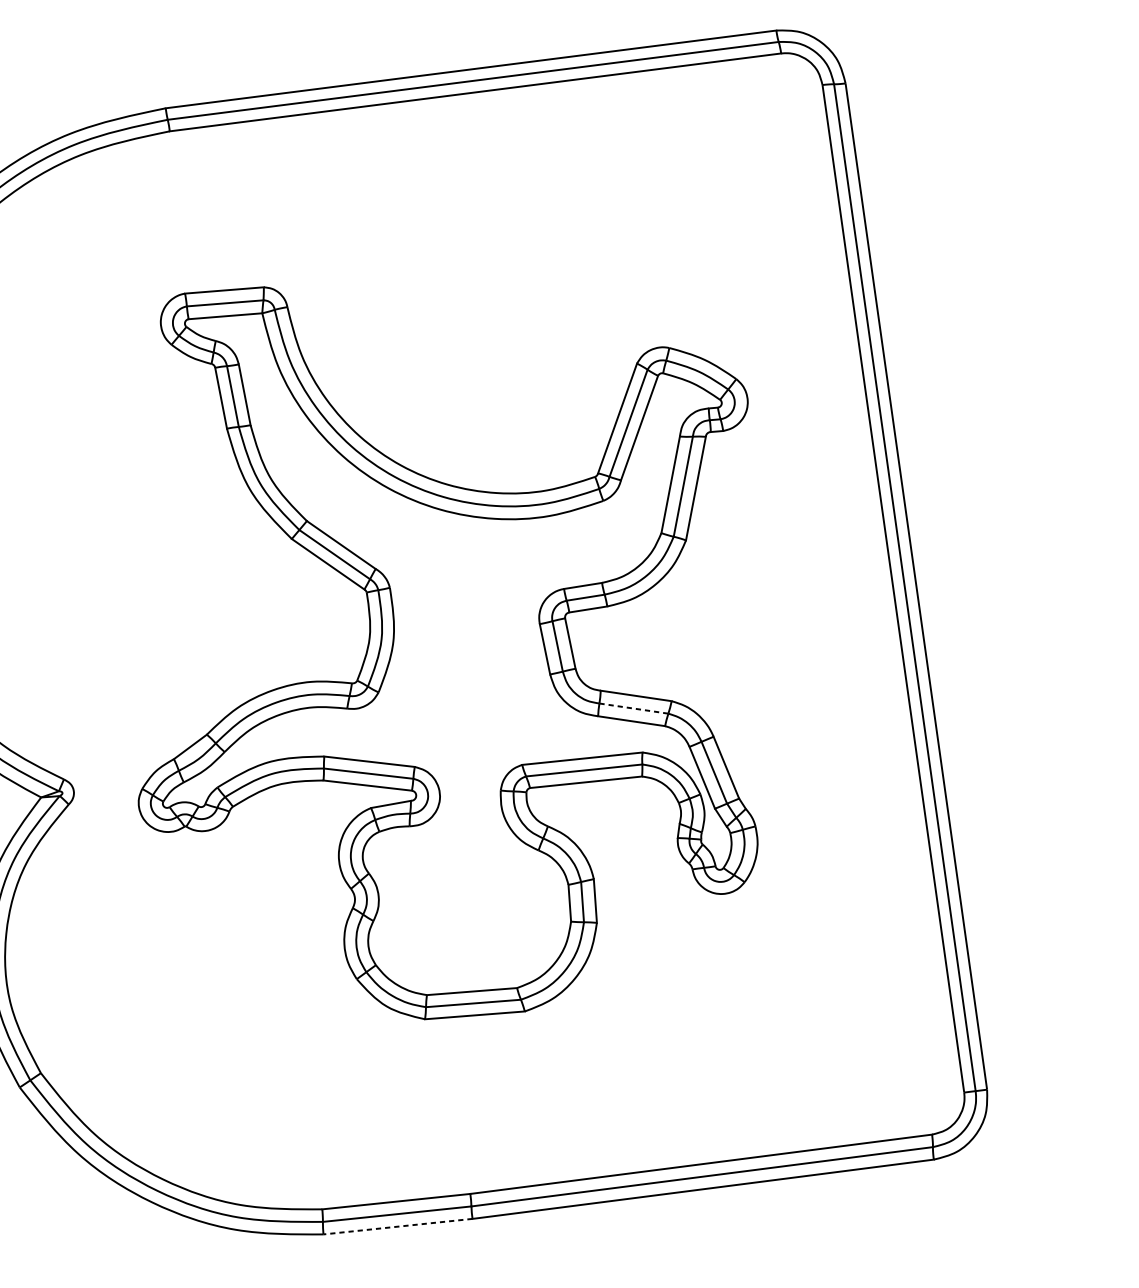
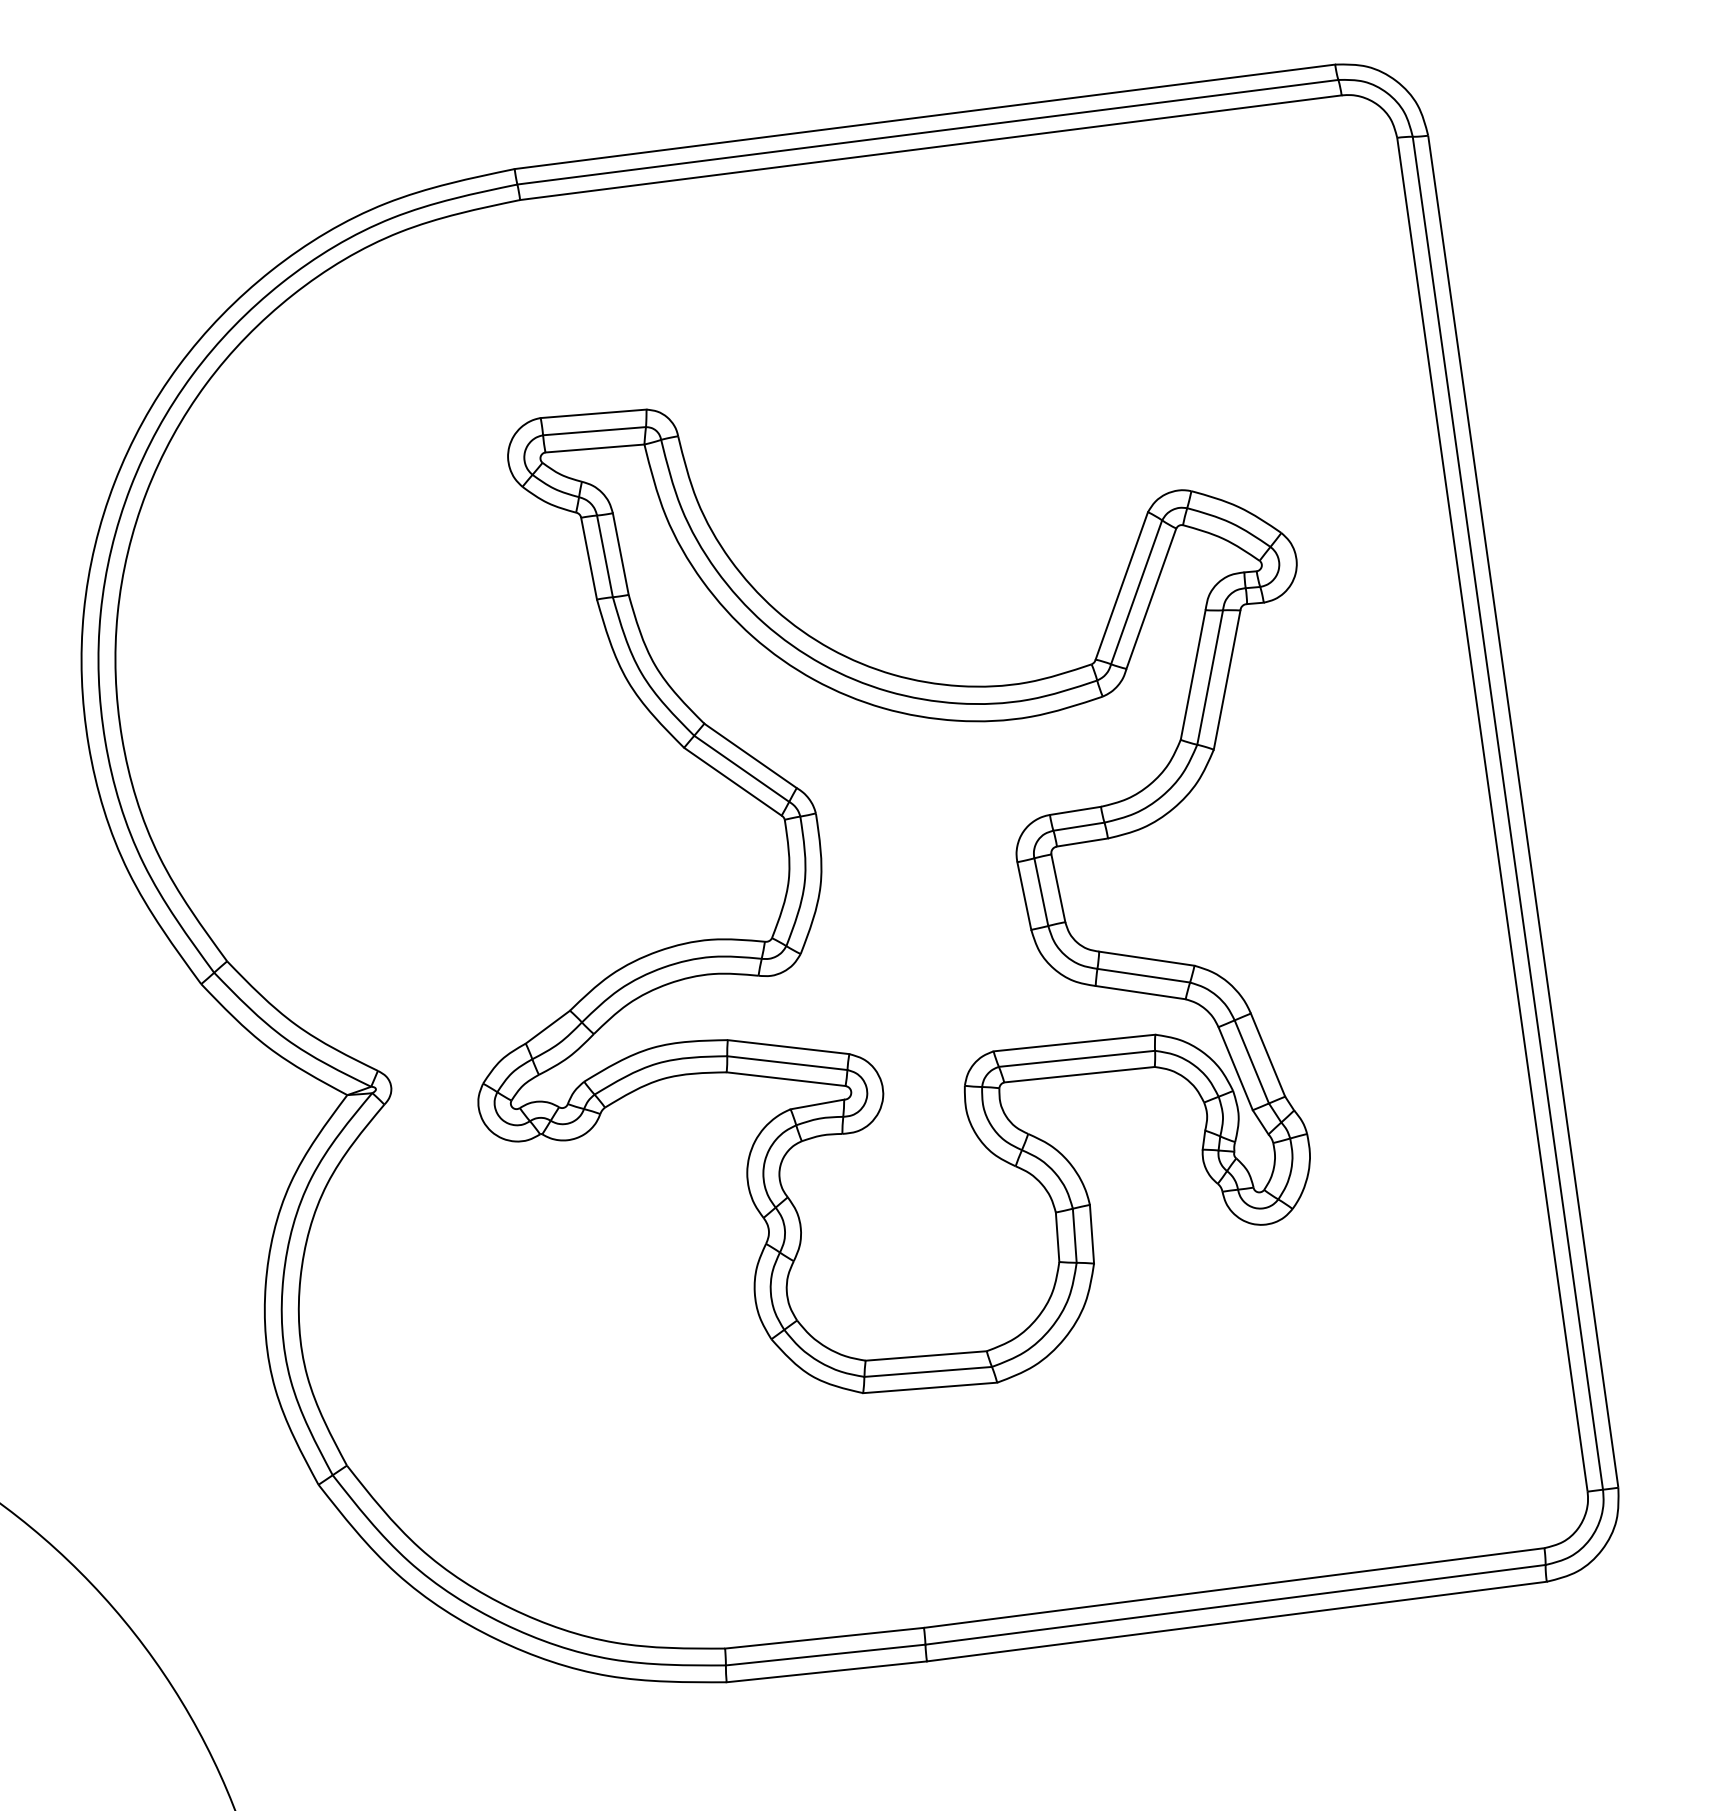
line: (633, 708) -> (1143, 975), dashed -> solid
line: (397, 1226) -> (826, 1671), dashed -> solid

